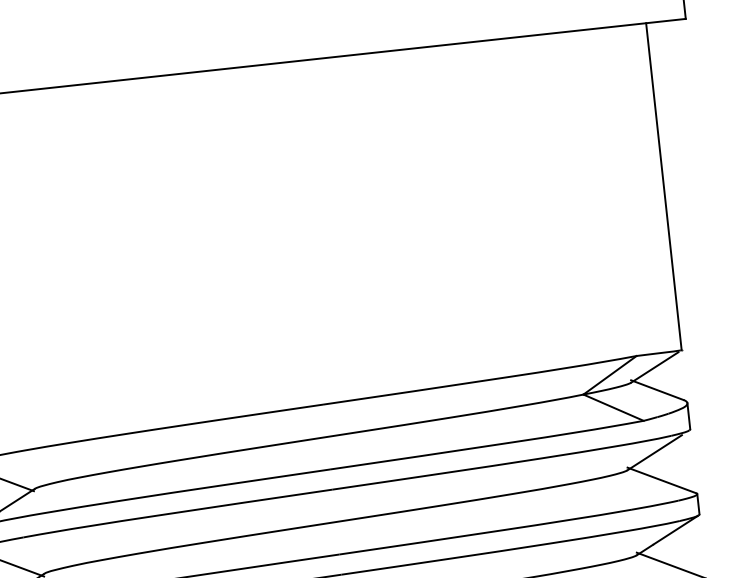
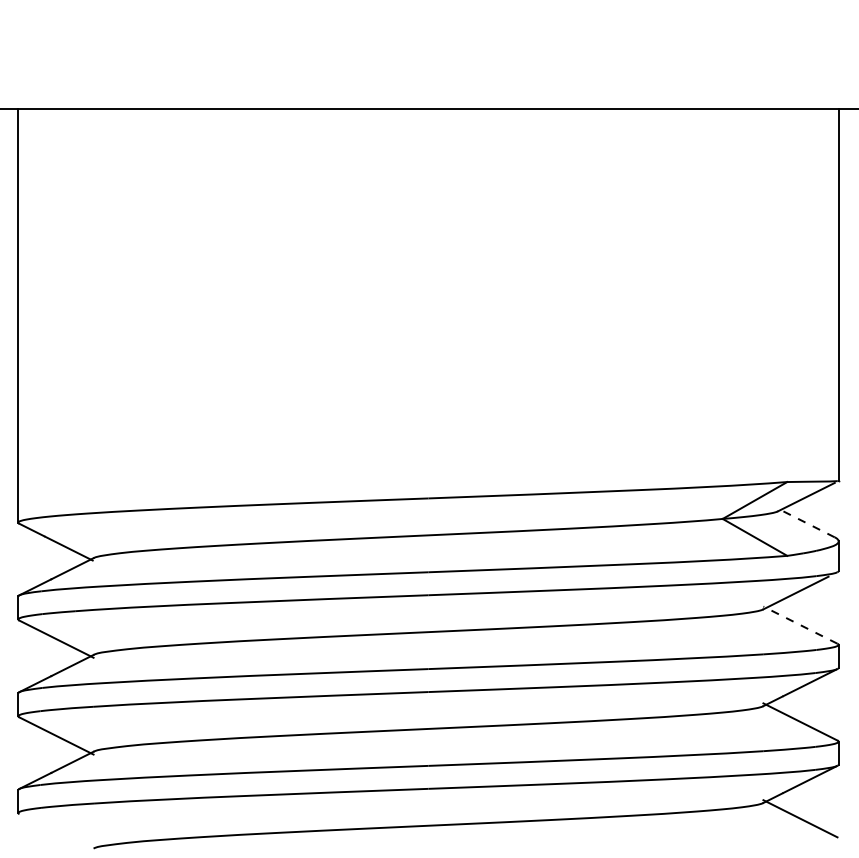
line: (657, 390) -> (806, 523), solid -> dashed
line: (661, 479) -> (800, 624), solid -> dashed

